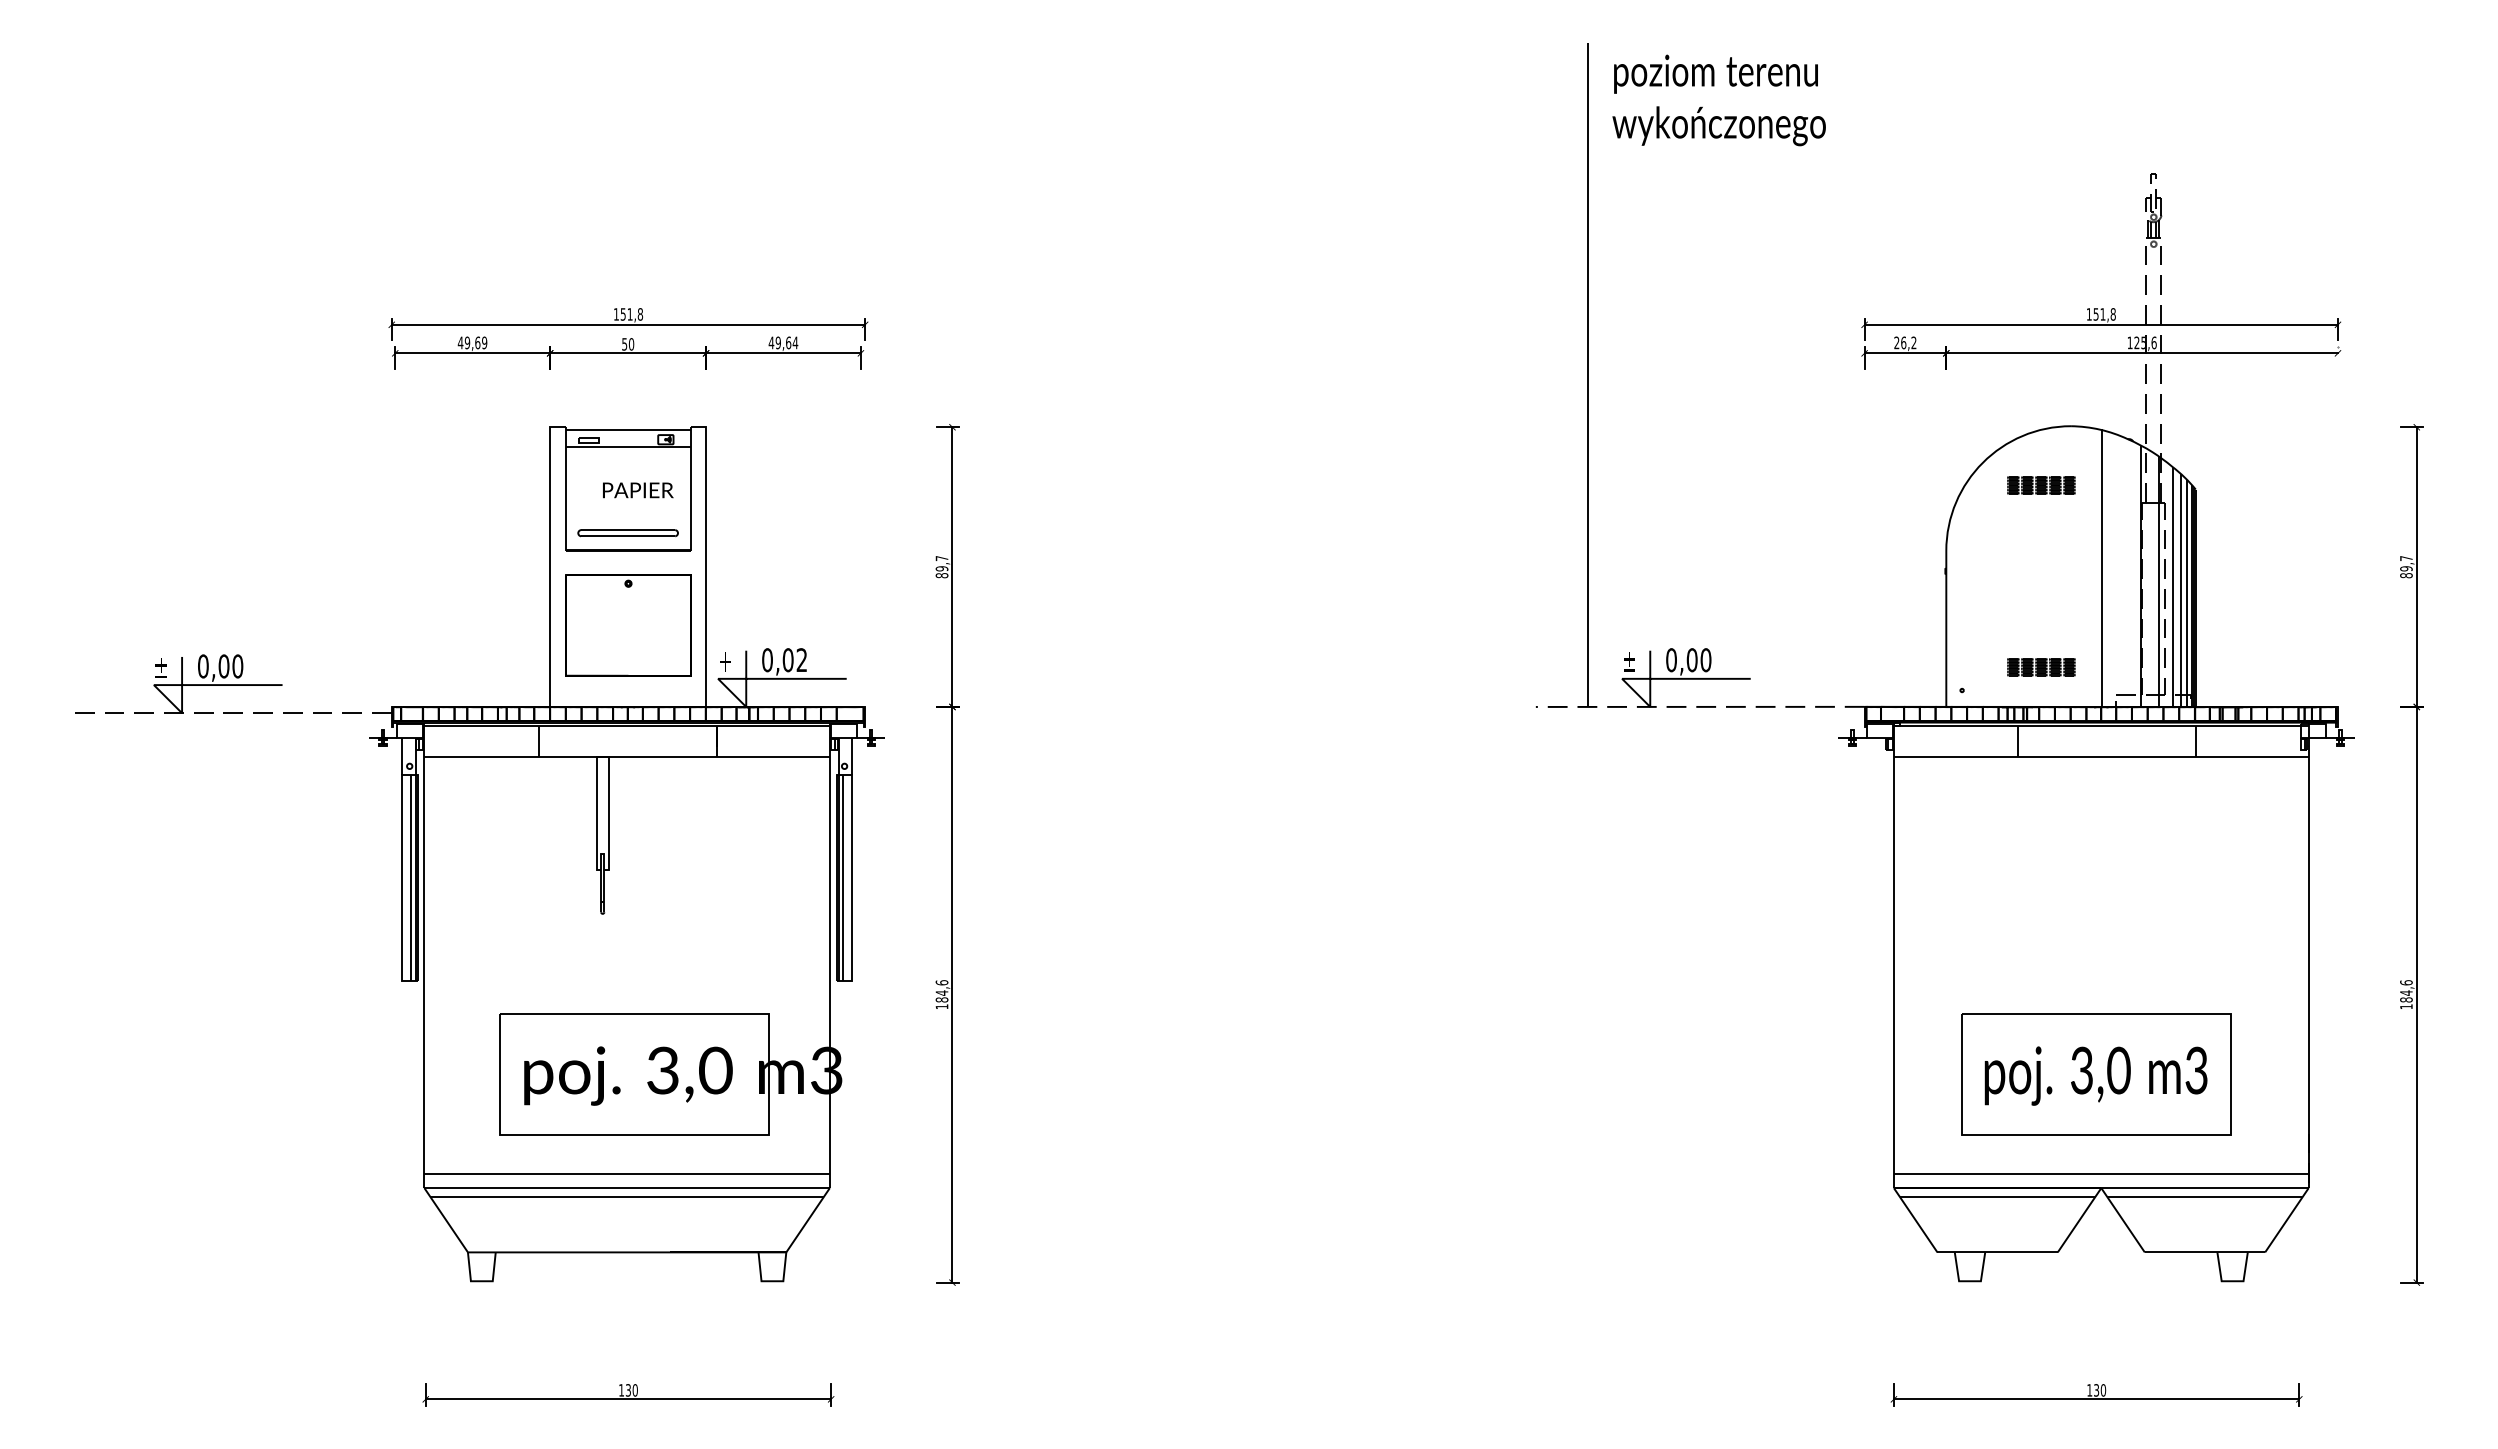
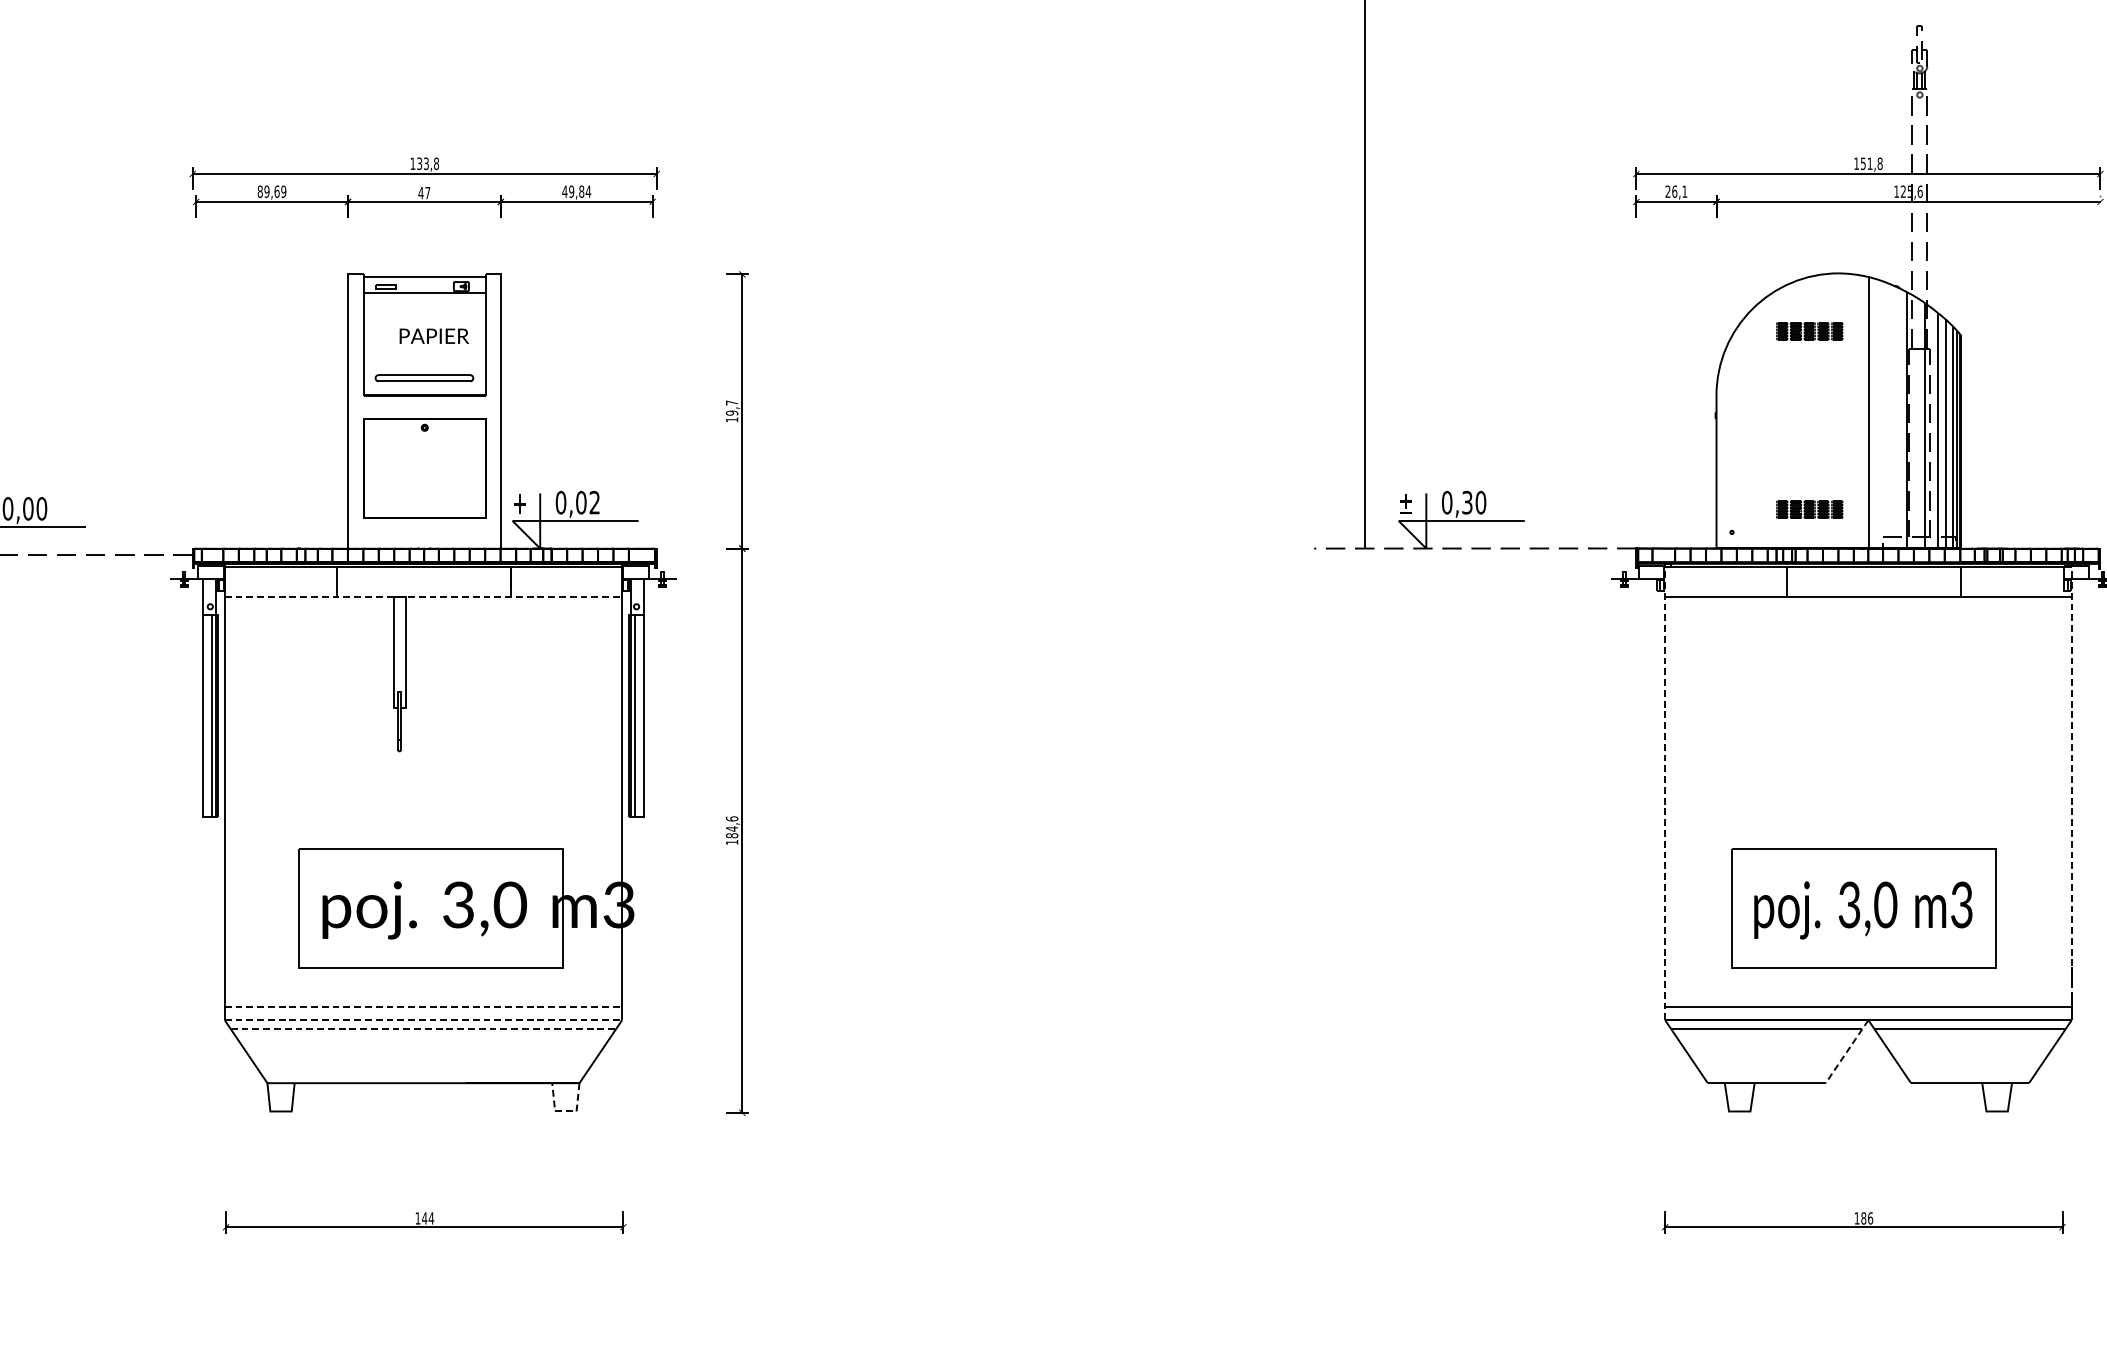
text: (626, 314) -> (422, 163), 151,8 -> 133,8
text: (460, 342) -> (260, 191), 49,69 -> 89,69
text: (788, 342) -> (581, 191), 49,64 -> 49,84
text: (1913, 342) -> (1684, 191), 26,2 -> 26,1
text: (627, 344) -> (423, 193), 50 -> 47
text: (941, 575) -> (731, 419), 89,7 -> 19,7
text: (1691, 660) -> (1466, 503), 0,00 -> 0,30
line: (627, 756) -> (423, 597), solid -> dashed
line: (1893, 955) -> (1664, 792), solid -> dashed
line: (2308, 955) -> (2071, 792), solid -> dashed
line: (627, 1174) -> (423, 1006), solid -> dashed
line: (627, 1188) -> (423, 1020), solid -> dashed
line: (627, 1197) -> (423, 1029), solid -> dashed
line: (2079, 1220) -> (1847, 1051), solid -> dashed
line: (772, 1281) -> (565, 1111), solid -> dashed
text: (631, 1390) -> (427, 1218), 130 -> 144
text: (2100, 1390) -> (1867, 1218), 130 -> 186

